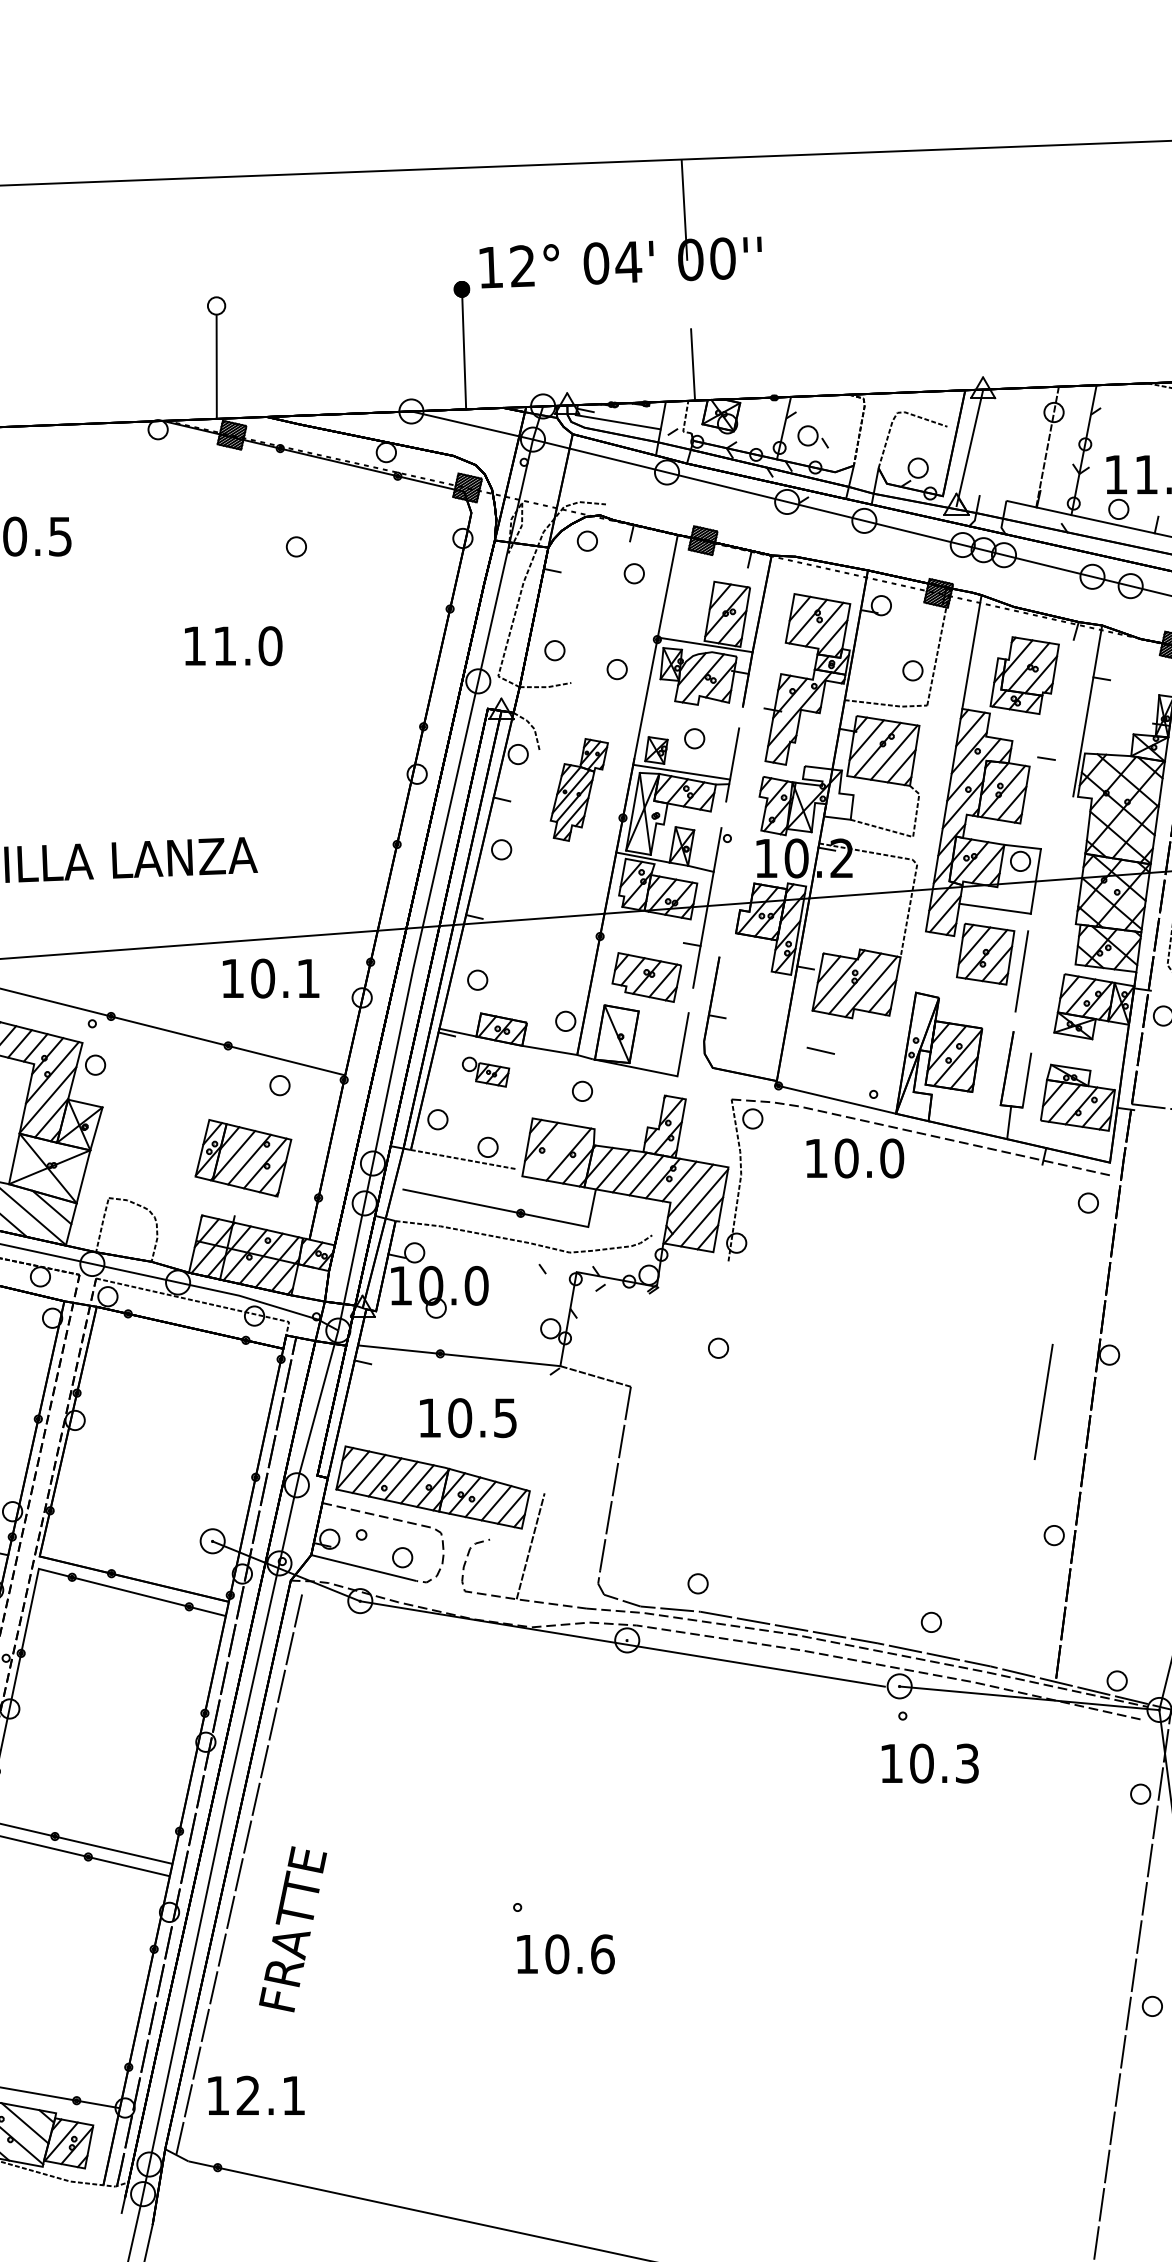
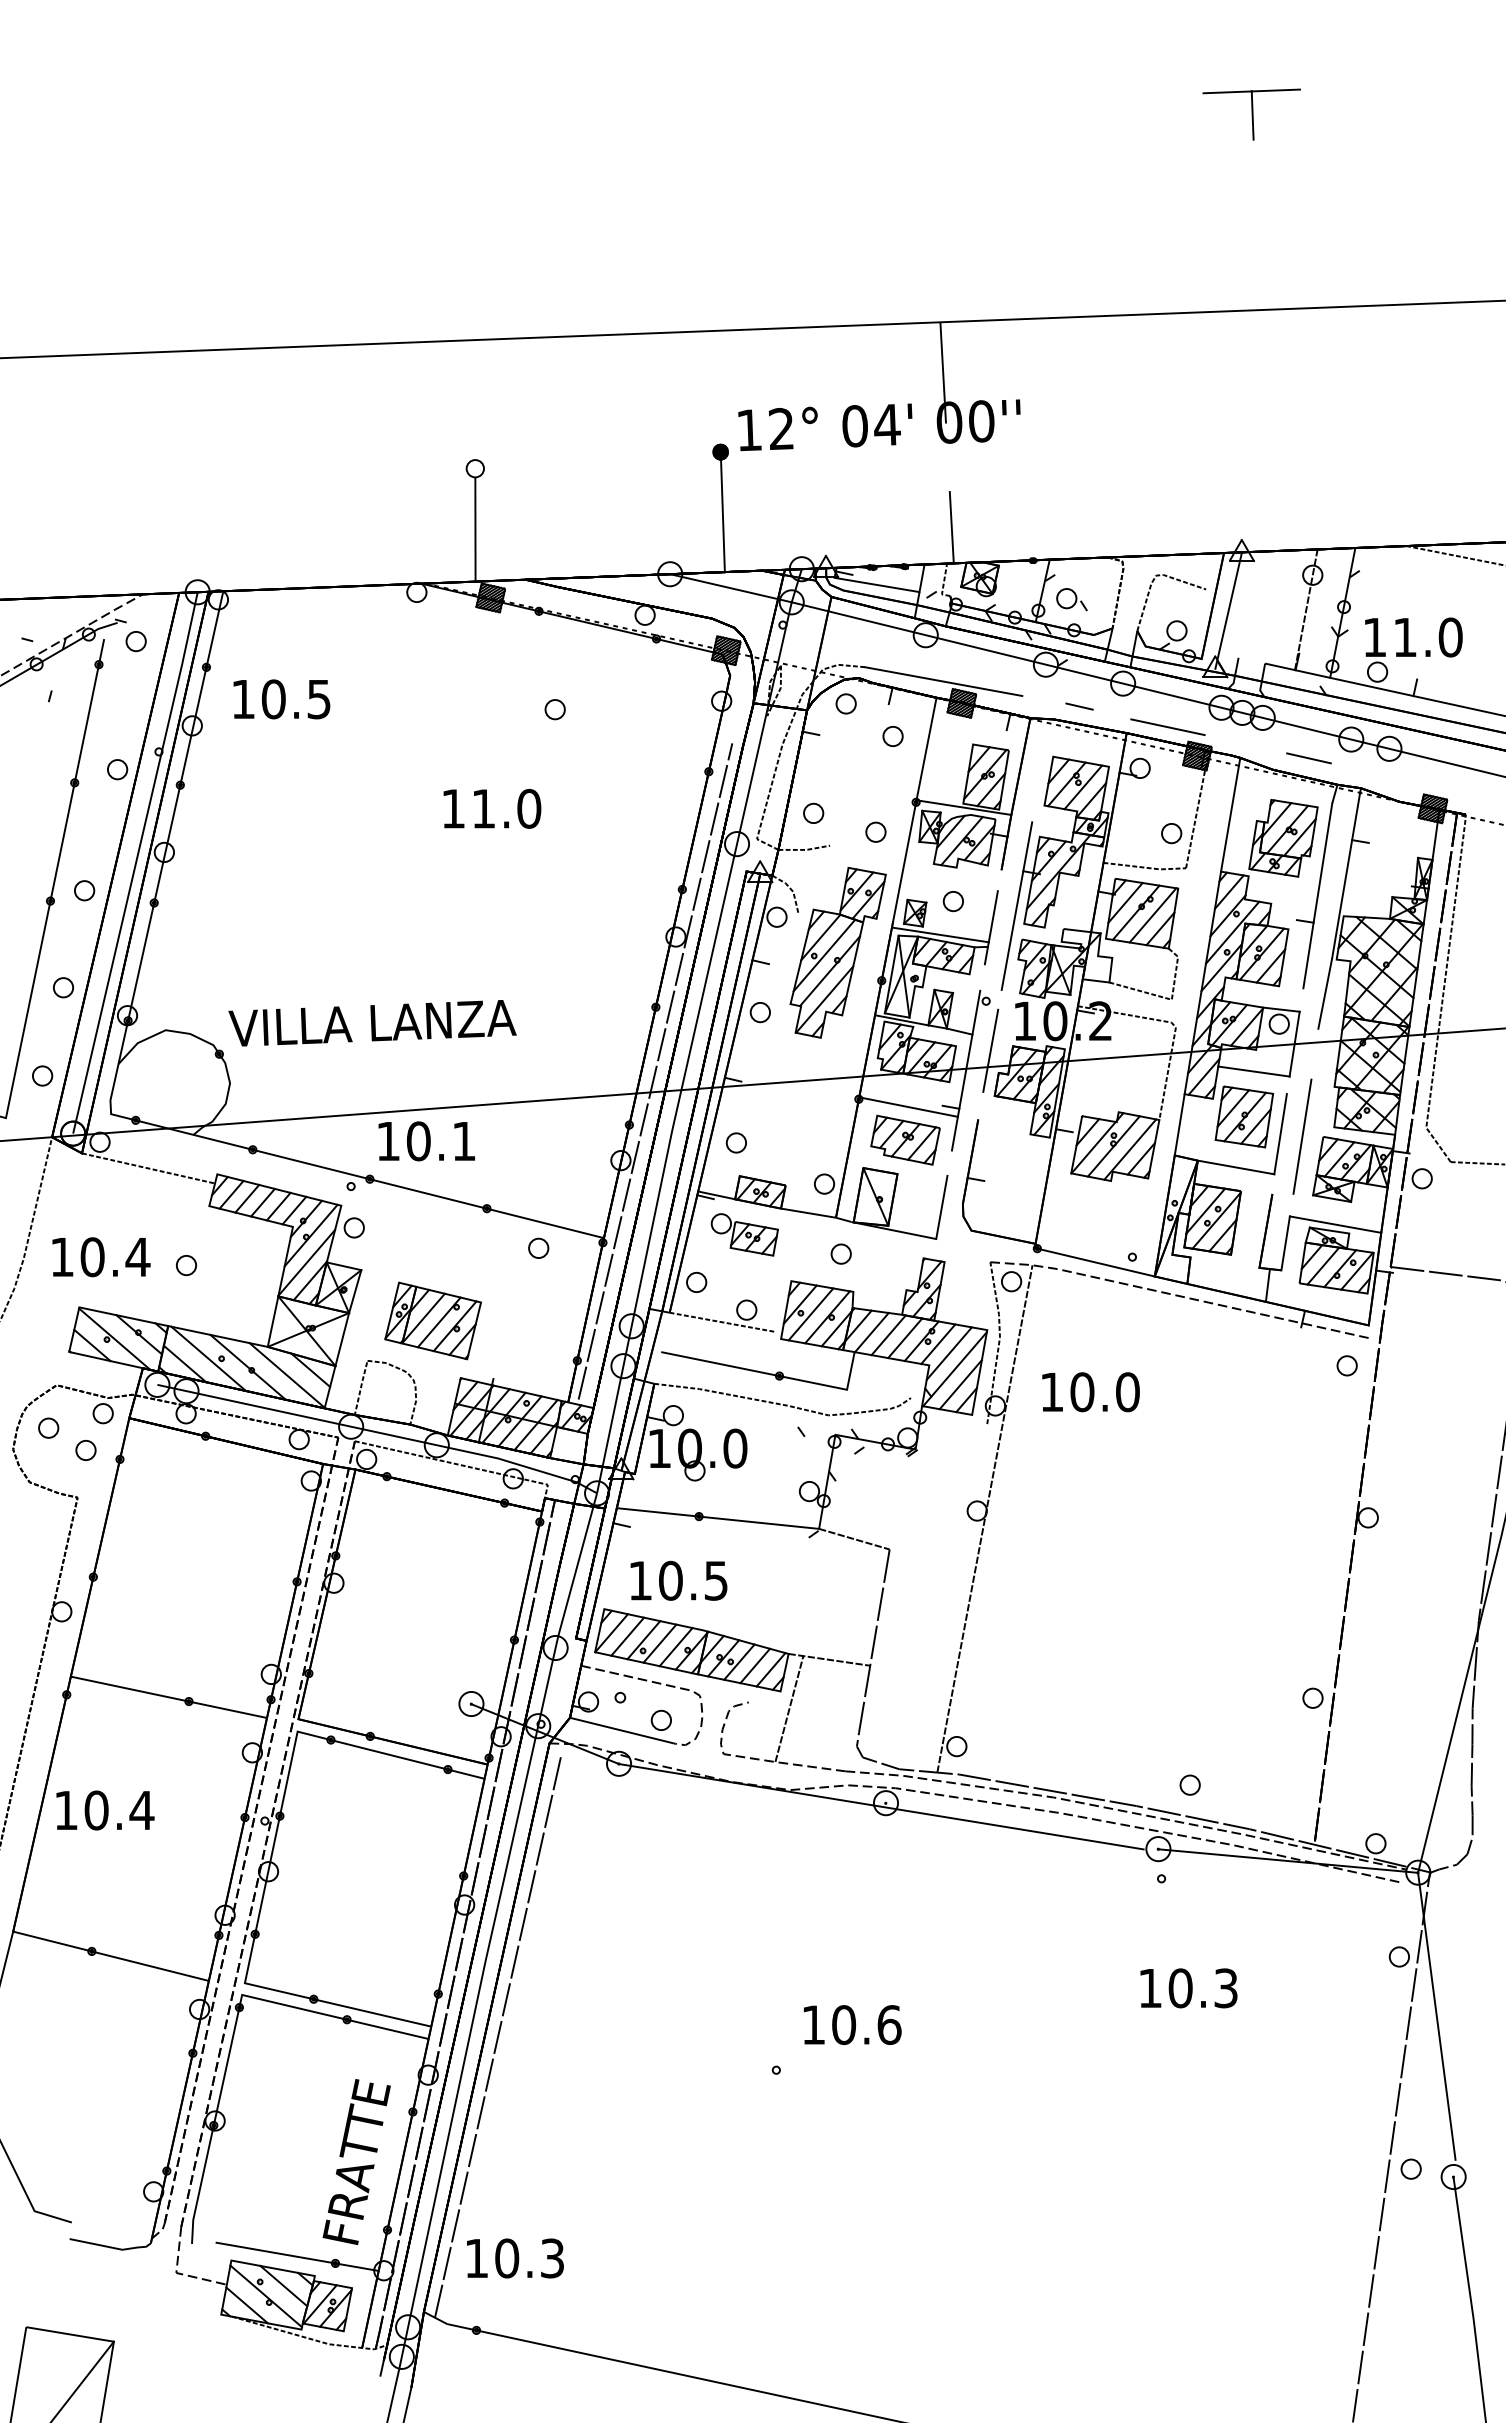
line: (684, 518) -> (943, 681), added
line: (908, 564) -> (1167, 727), added
line: (1049, 595) -> (1308, 758), added
line: (1058, 732) -> (1317, 895), added
line: (757, 742) -> (1016, 905), added
part: (578, 789) -> (837, 952), size x1.67
line: (1066, 830) -> (1325, 993), added
line: (731, 887) -> (990, 1050), added
line: (396, 908) -> (655, 1071), added
line: (649, 943) -> (908, 1106), added
line: (920, 961) -> (1179, 1124), added
text: (270, 978) -> (426, 1141), moved
line: (976, 1004) -> (1235, 1167), added
line: (820, 1050) -> (1079, 706), moved
line: (1076, 1061) -> (1335, 1224), added
part: (485, 1071) -> (744, 1234), size x1.43
line: (551, 1151) -> (810, 1314), added
part: (242, 1157) -> (432, 1320), moved
text: (854, 1158) -> (1090, 1392), moved
line: (725, 1355) -> (984, 1518), added
line: (1043, 1401) -> (1302, 1136), moved
text: (467, 1417) -> (678, 1580), moved
line: (570, 1496) -> (829, 1659), added
text: (929, 1763) -> (1188, 1988), moved
text: (292, 1929) -> (356, 2162), moved
text: (565, 1953) -> (852, 2024), moved
text: (270, 2095) -> (529, 2258), 12.1 -> 10.3

